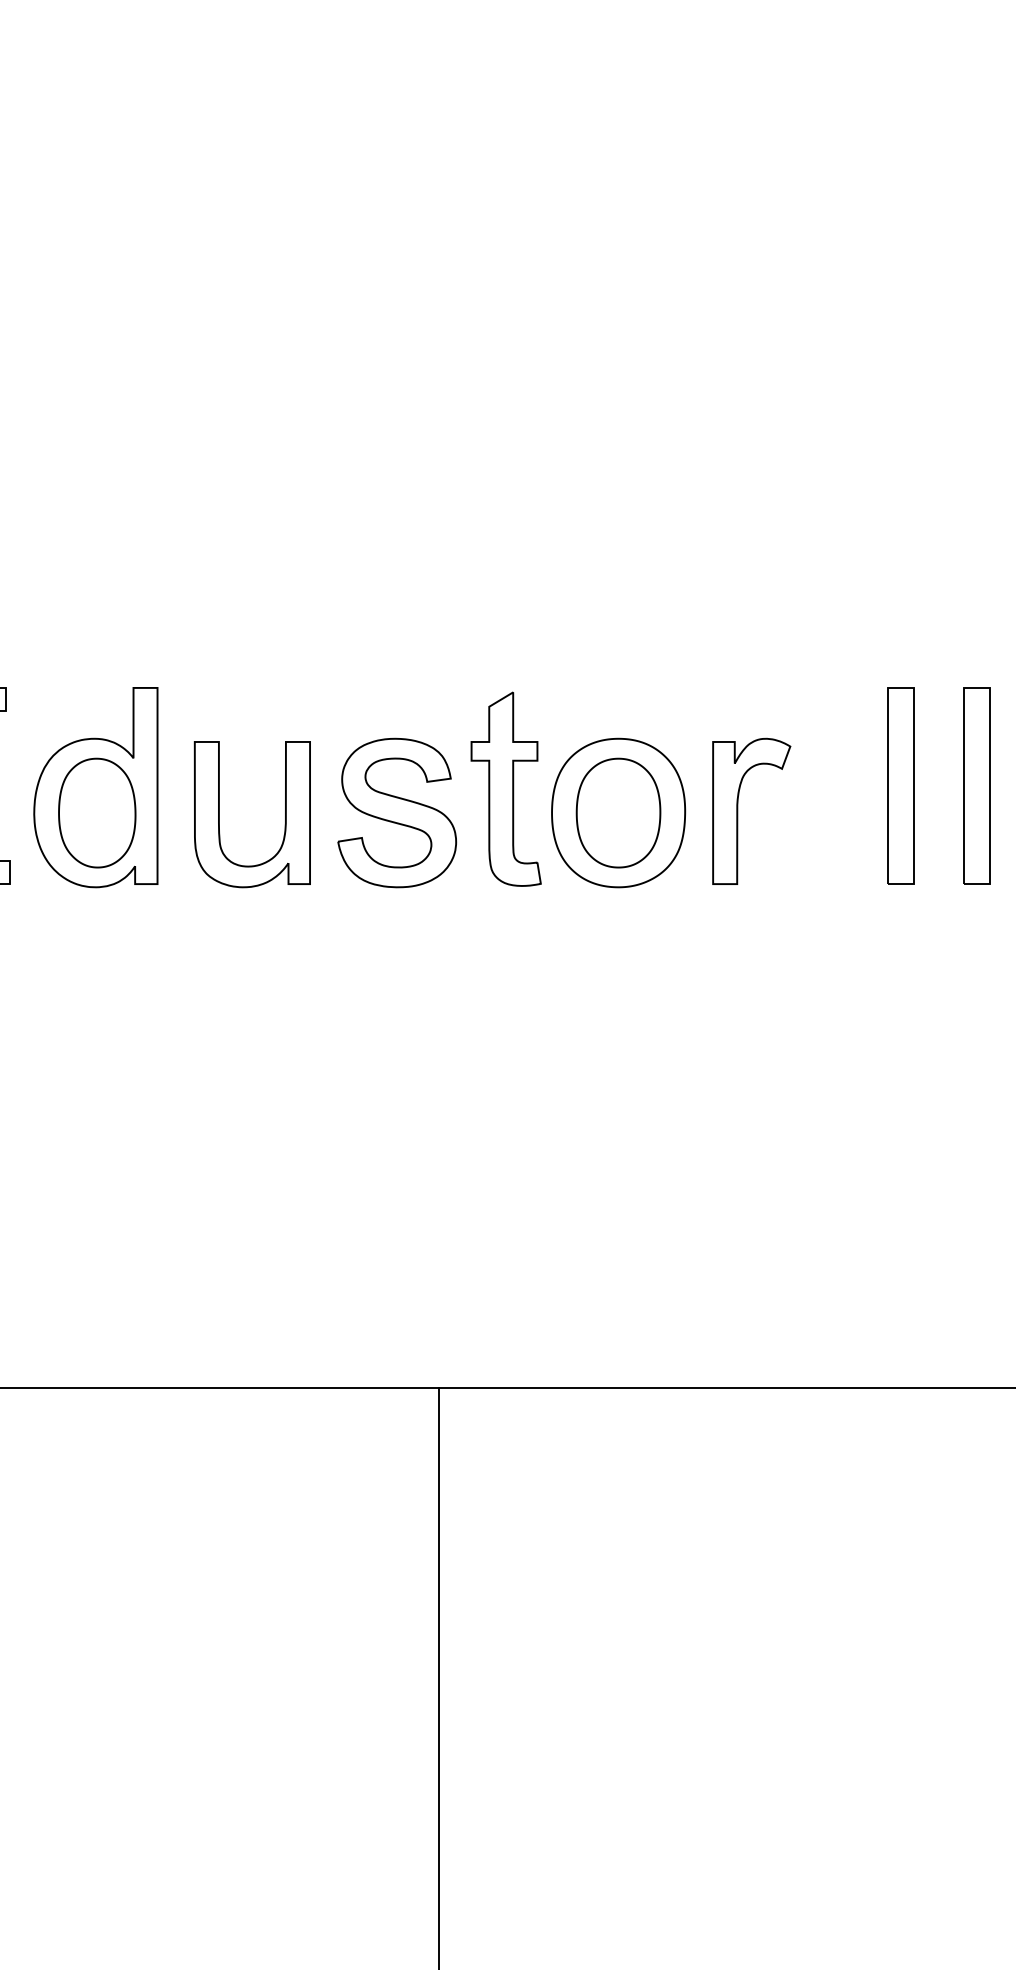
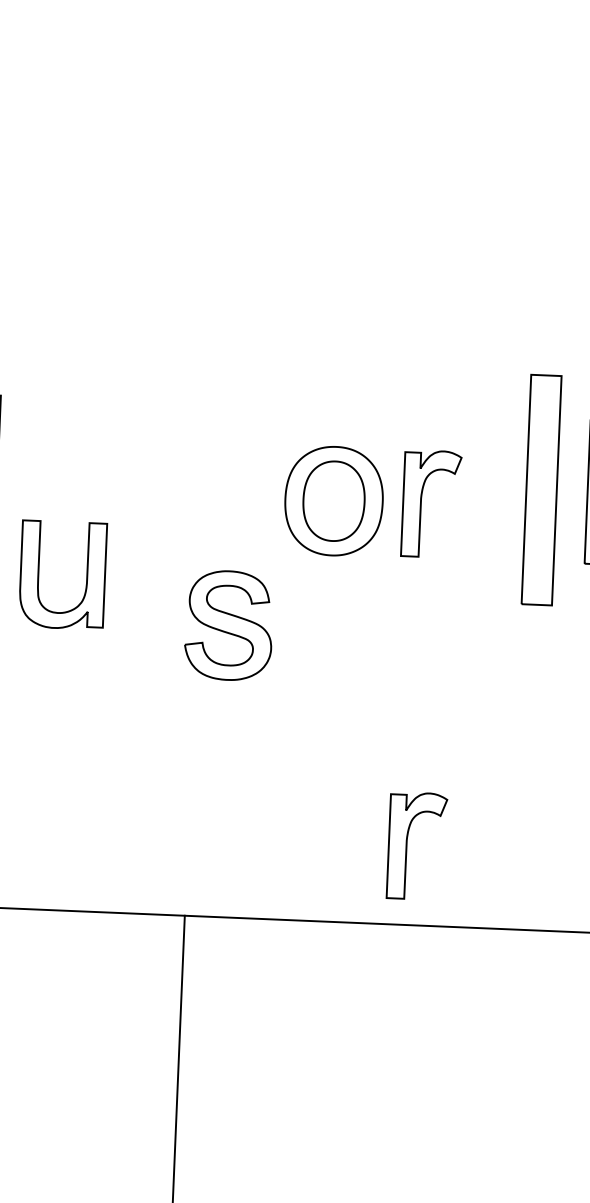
part: (900, 785) -> (540, 489), size x1.6
part: (505, 788) -> (252, 479), removed
part: (397, 812) -> (229, 625), moved
part: (219, 814) -> (38, 574), moved
part: (738, 1278) -> (407, 845), added

